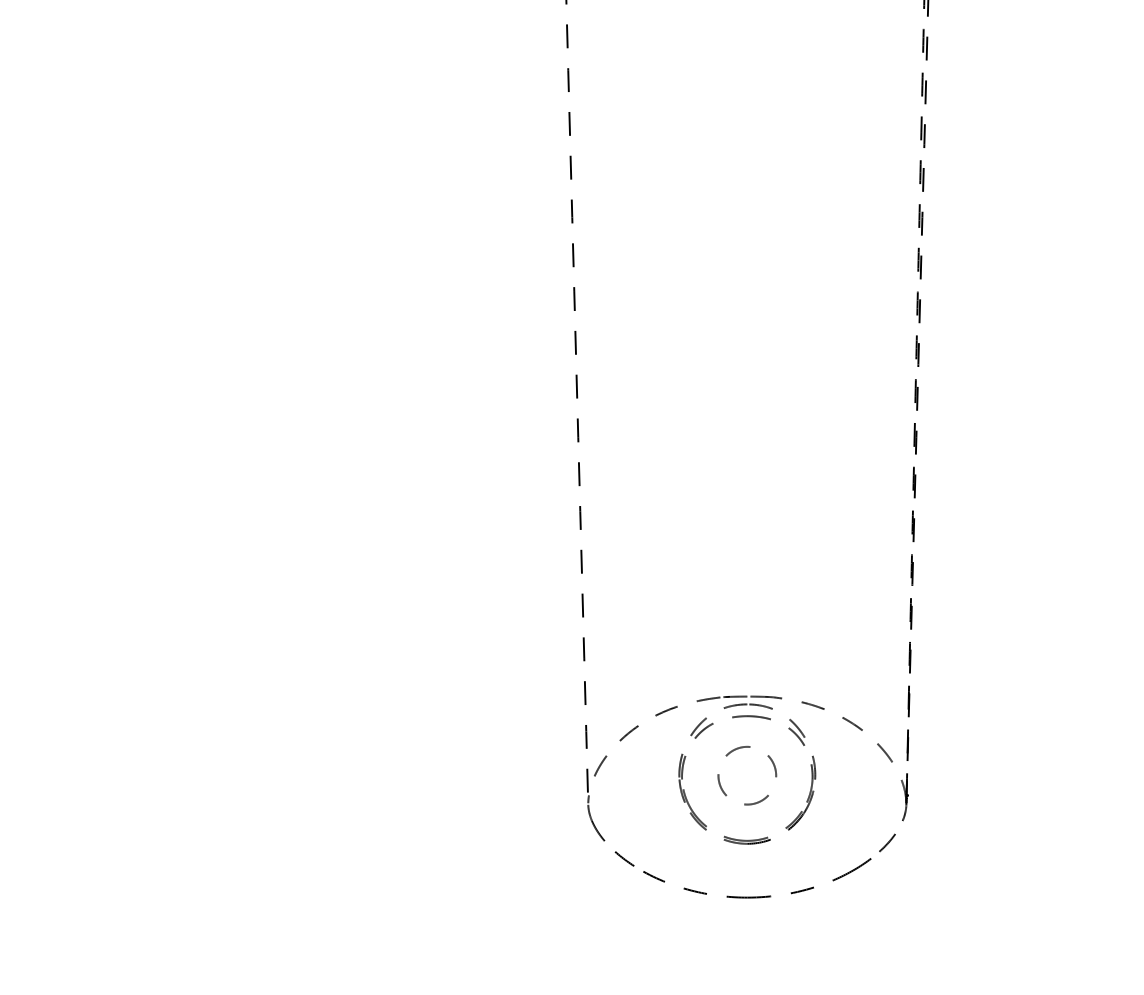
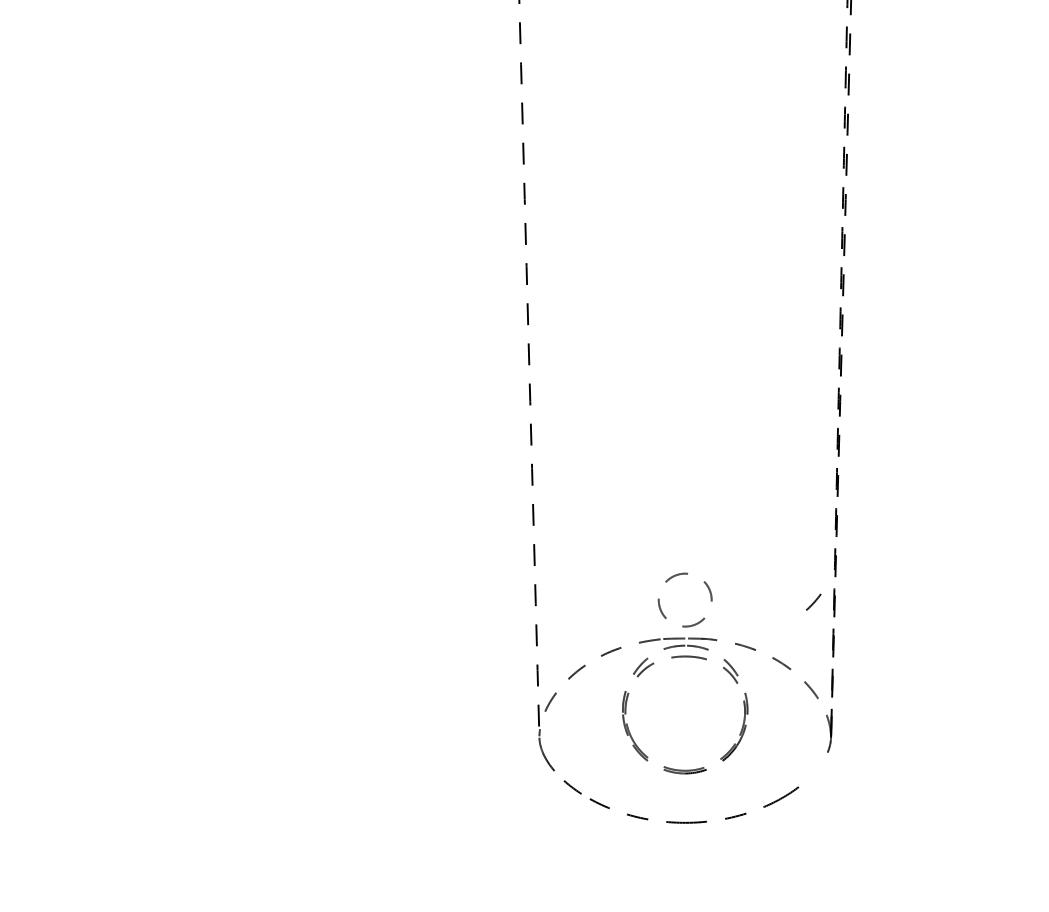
part: (771, 762) -> (707, 588), moved
line: (887, 842) -> (813, 601), moved

